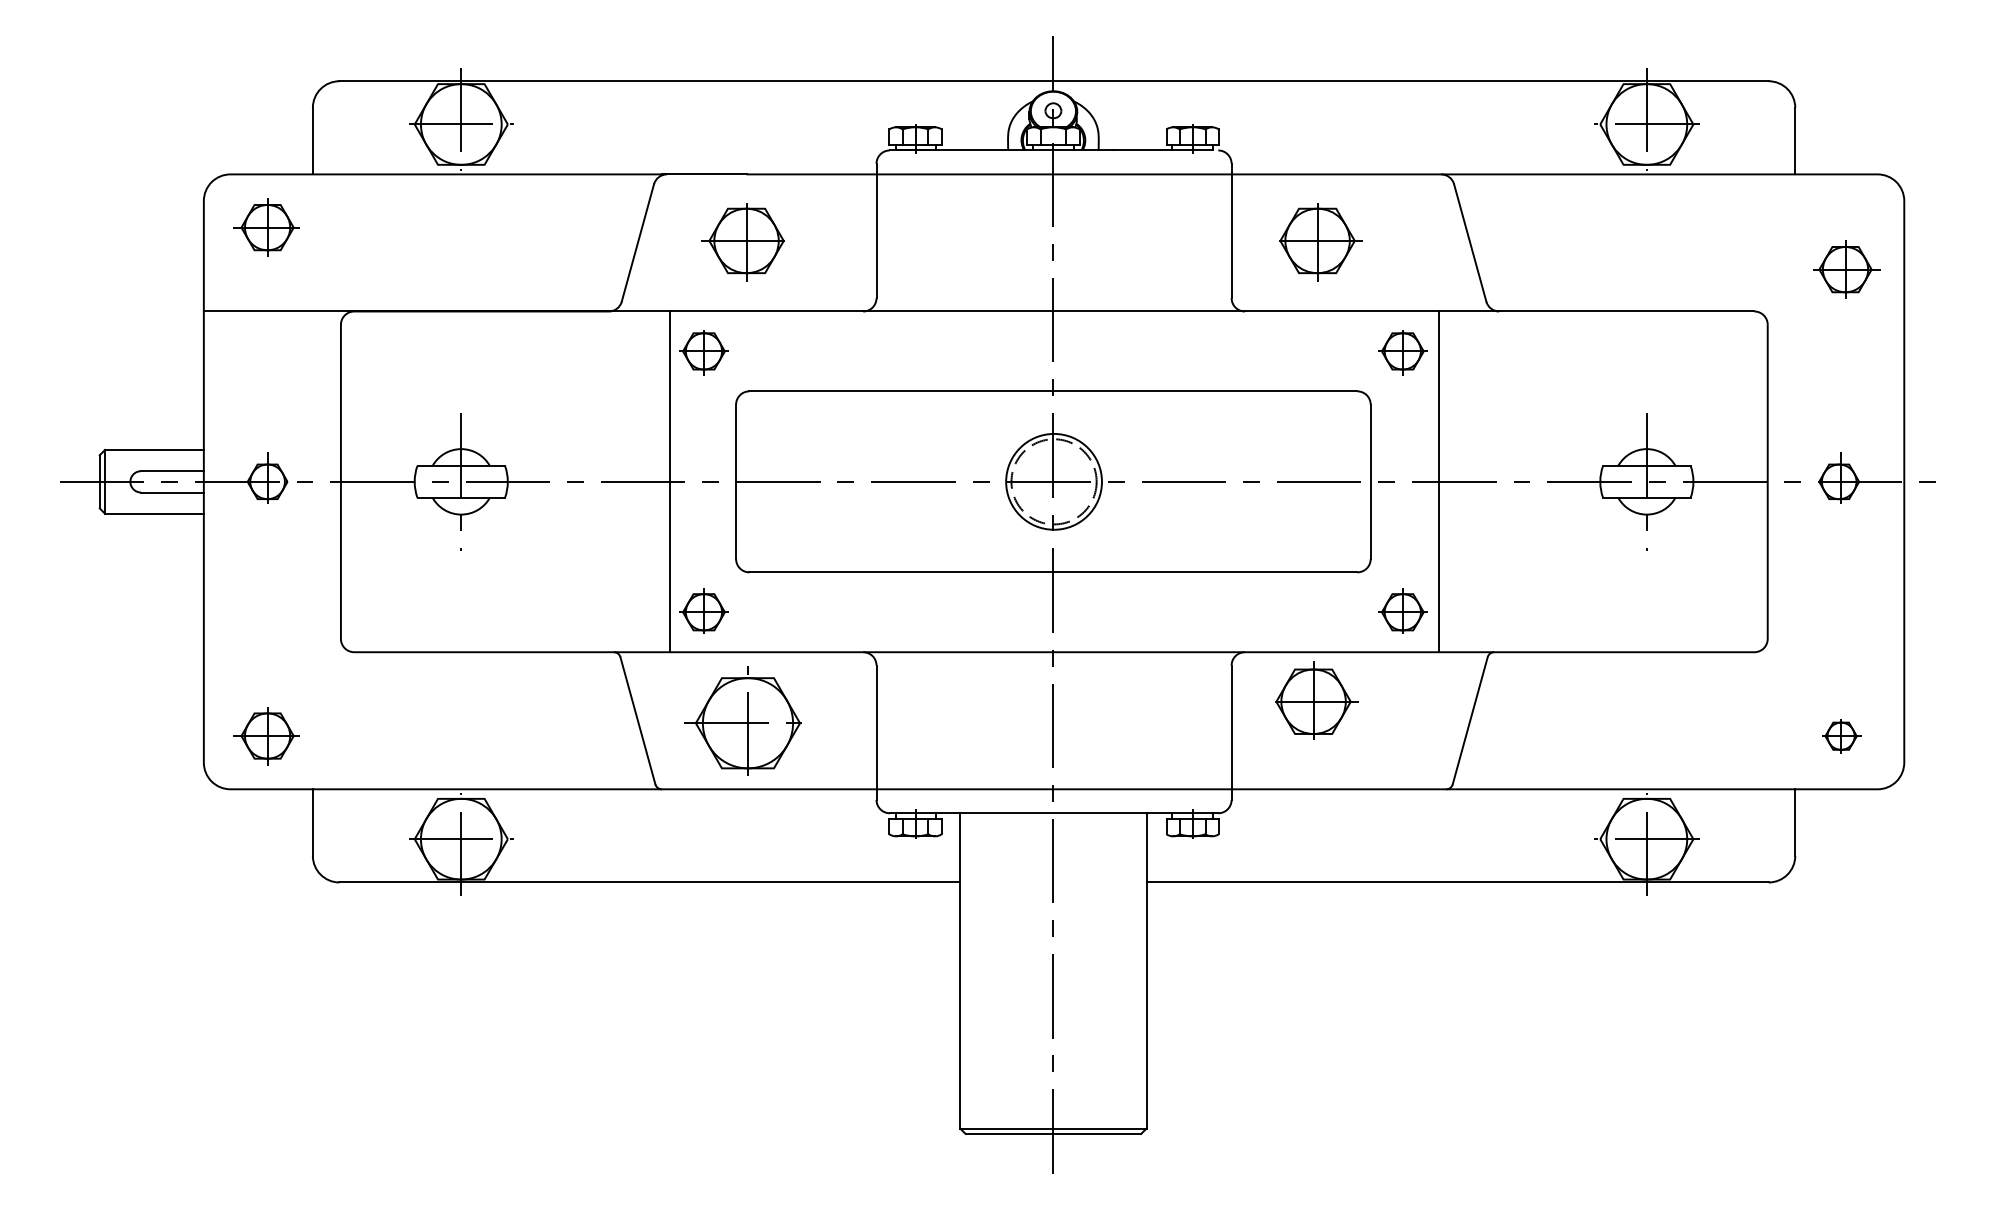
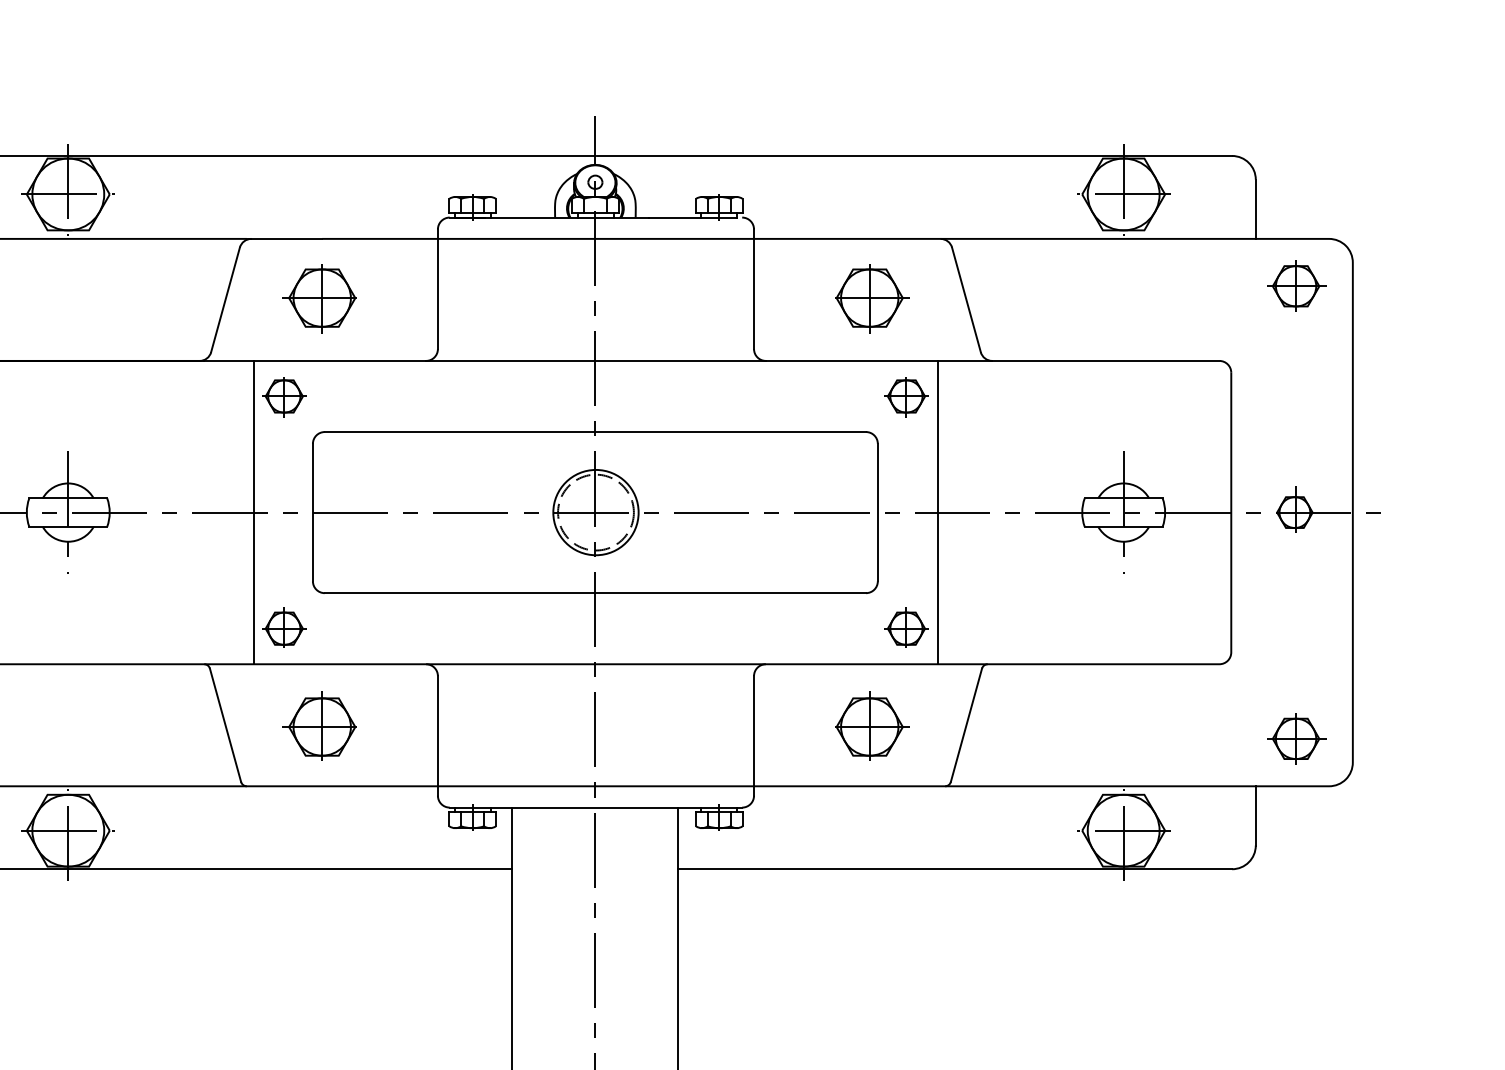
part: (1320, 242) -> (872, 299), moved
part: (1846, 269) -> (1296, 286), moved
part: (1316, 700) -> (872, 725), moved
part: (742, 721) -> (318, 725), size x0.71
part: (1841, 736) -> (1296, 739), size x1.67

